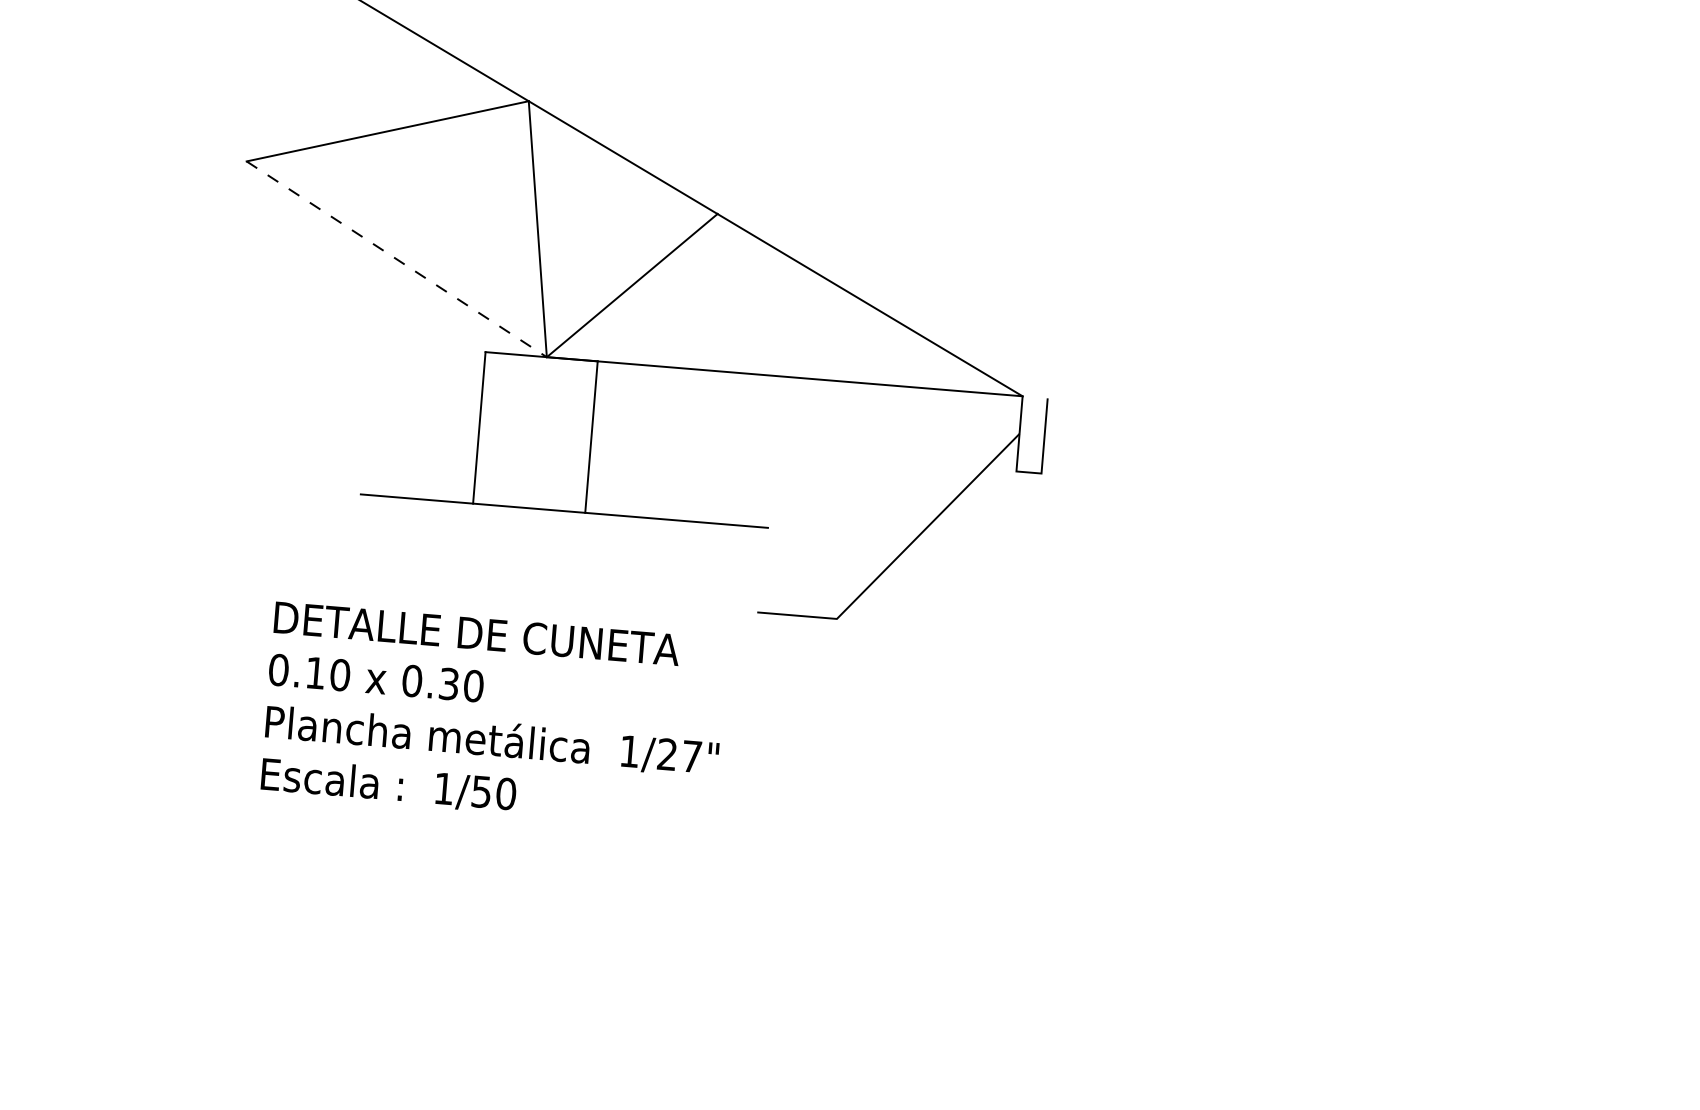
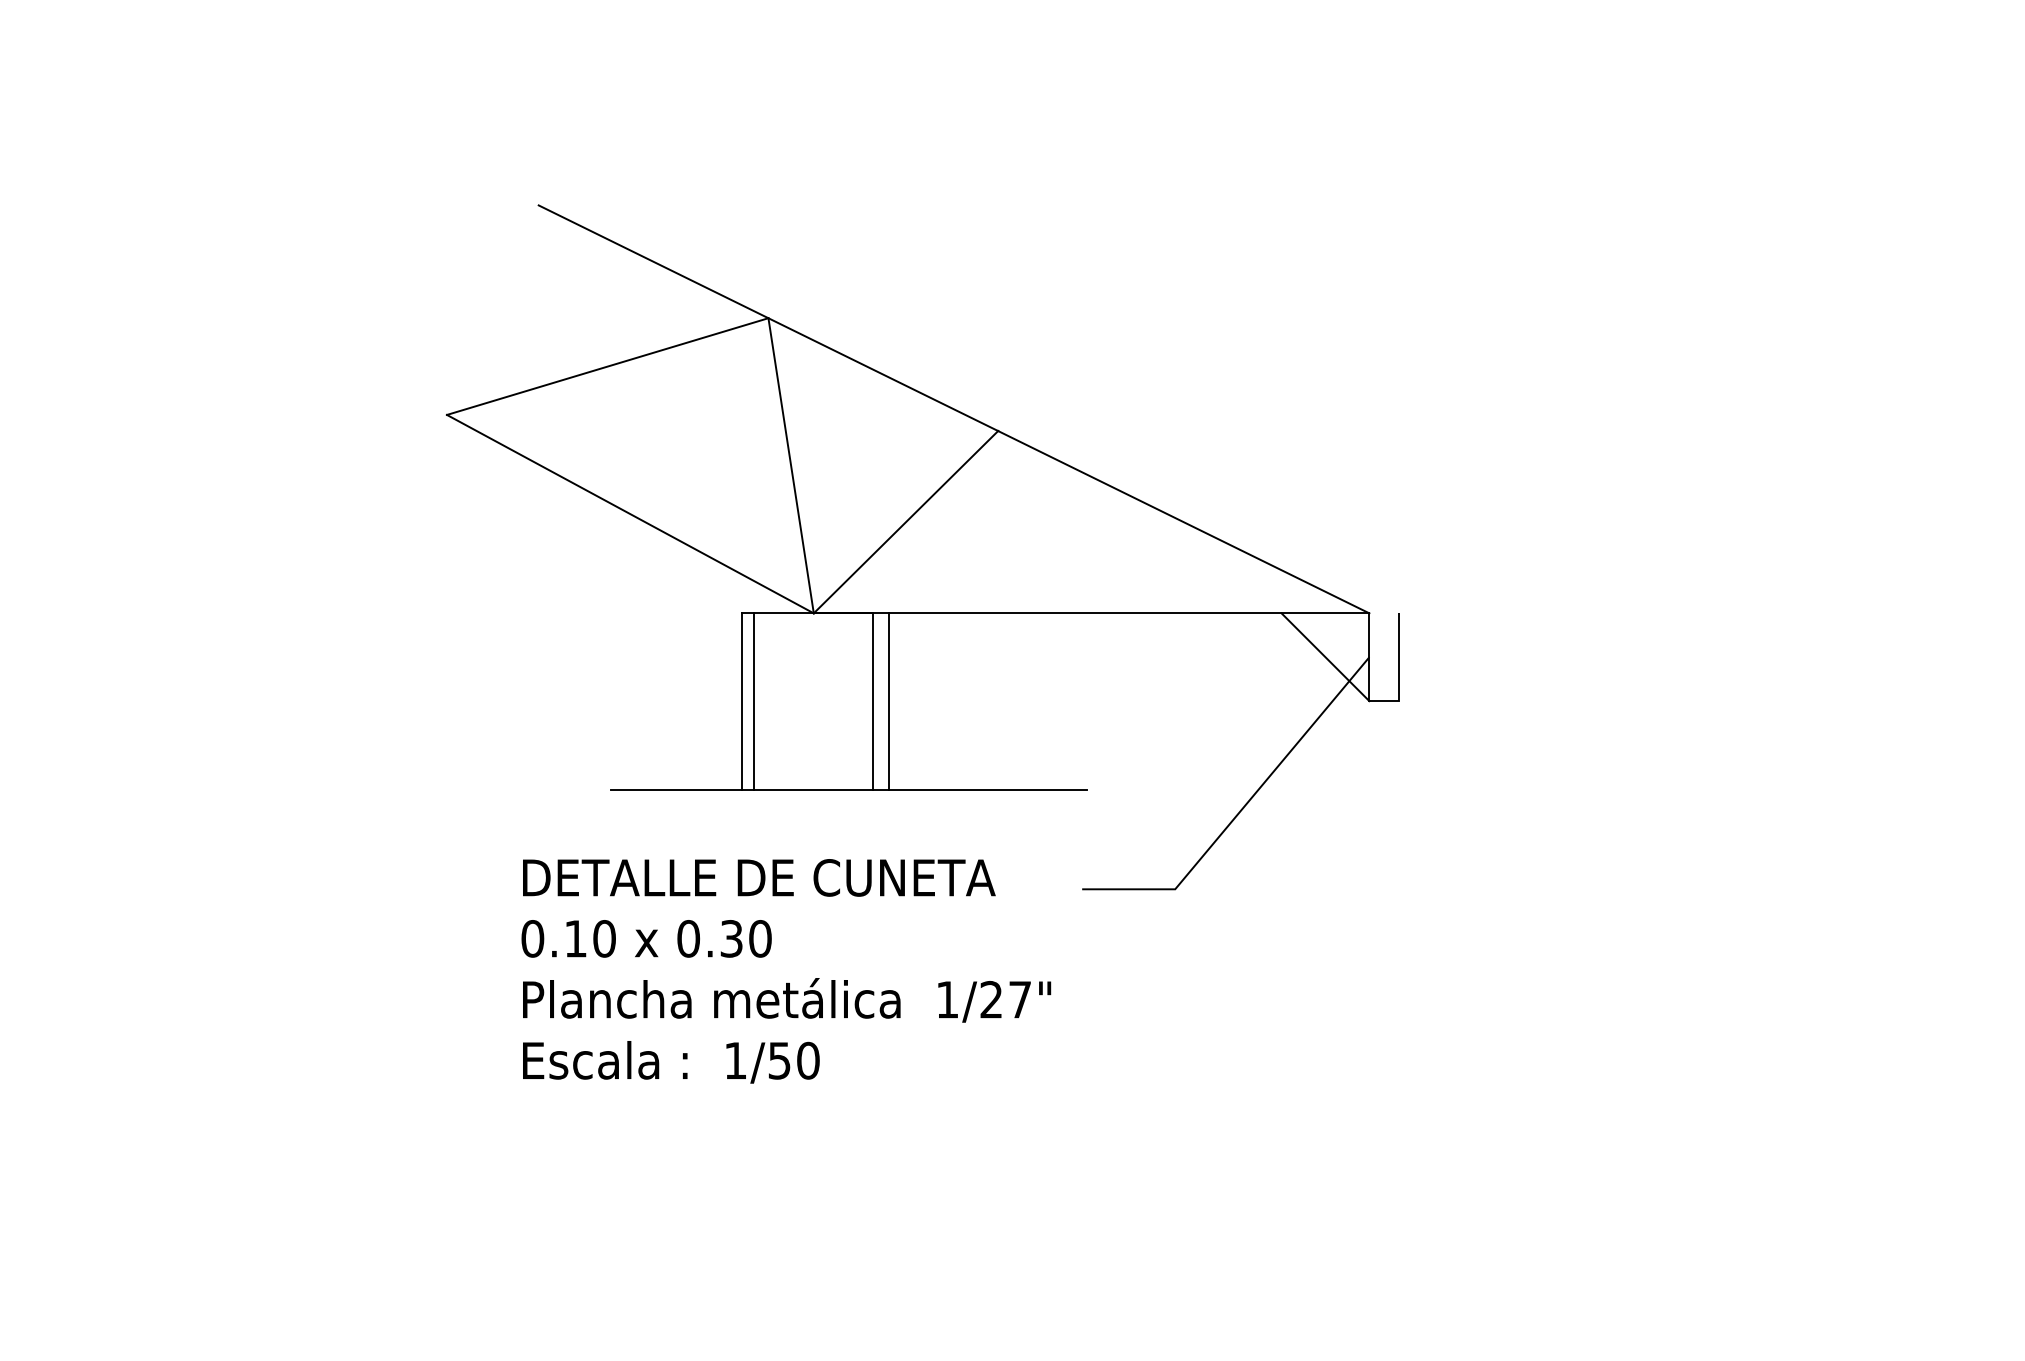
line: (396, 259) -> (630, 514), dashed -> solid
line: (489, 428) -> (754, 701), added
line: (981, 431) -> (1325, 657), added
line: (604, 437) -> (888, 701), added
text: (493, 715) -> (786, 971), moved

